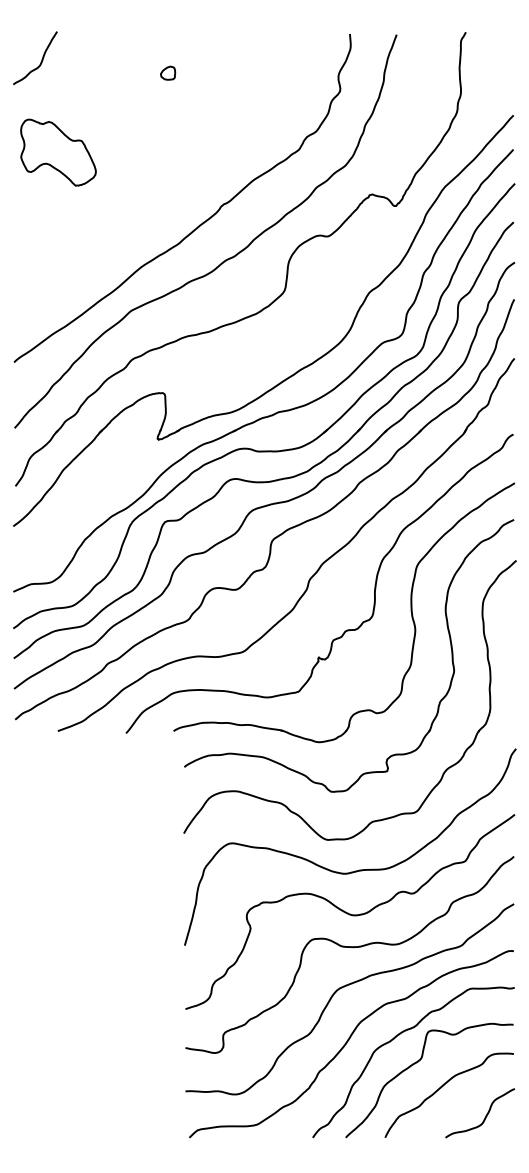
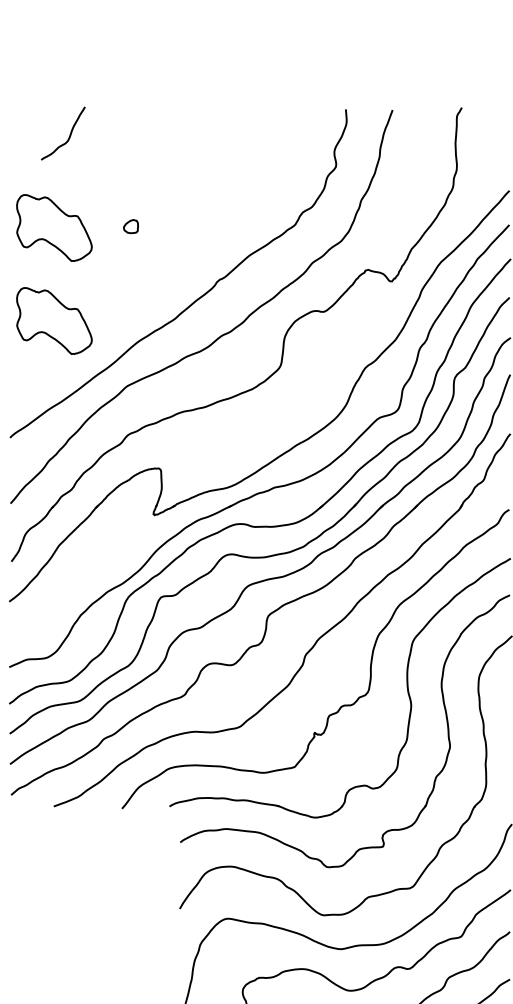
curve: (41, 59) -> (69, 134), moved
part: (168, 72) -> (131, 225), moved
part: (58, 245) -> (54, 320), added

